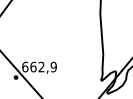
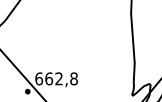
text: (53, 67) -> (73, 79), 662,9 -> 662,8

